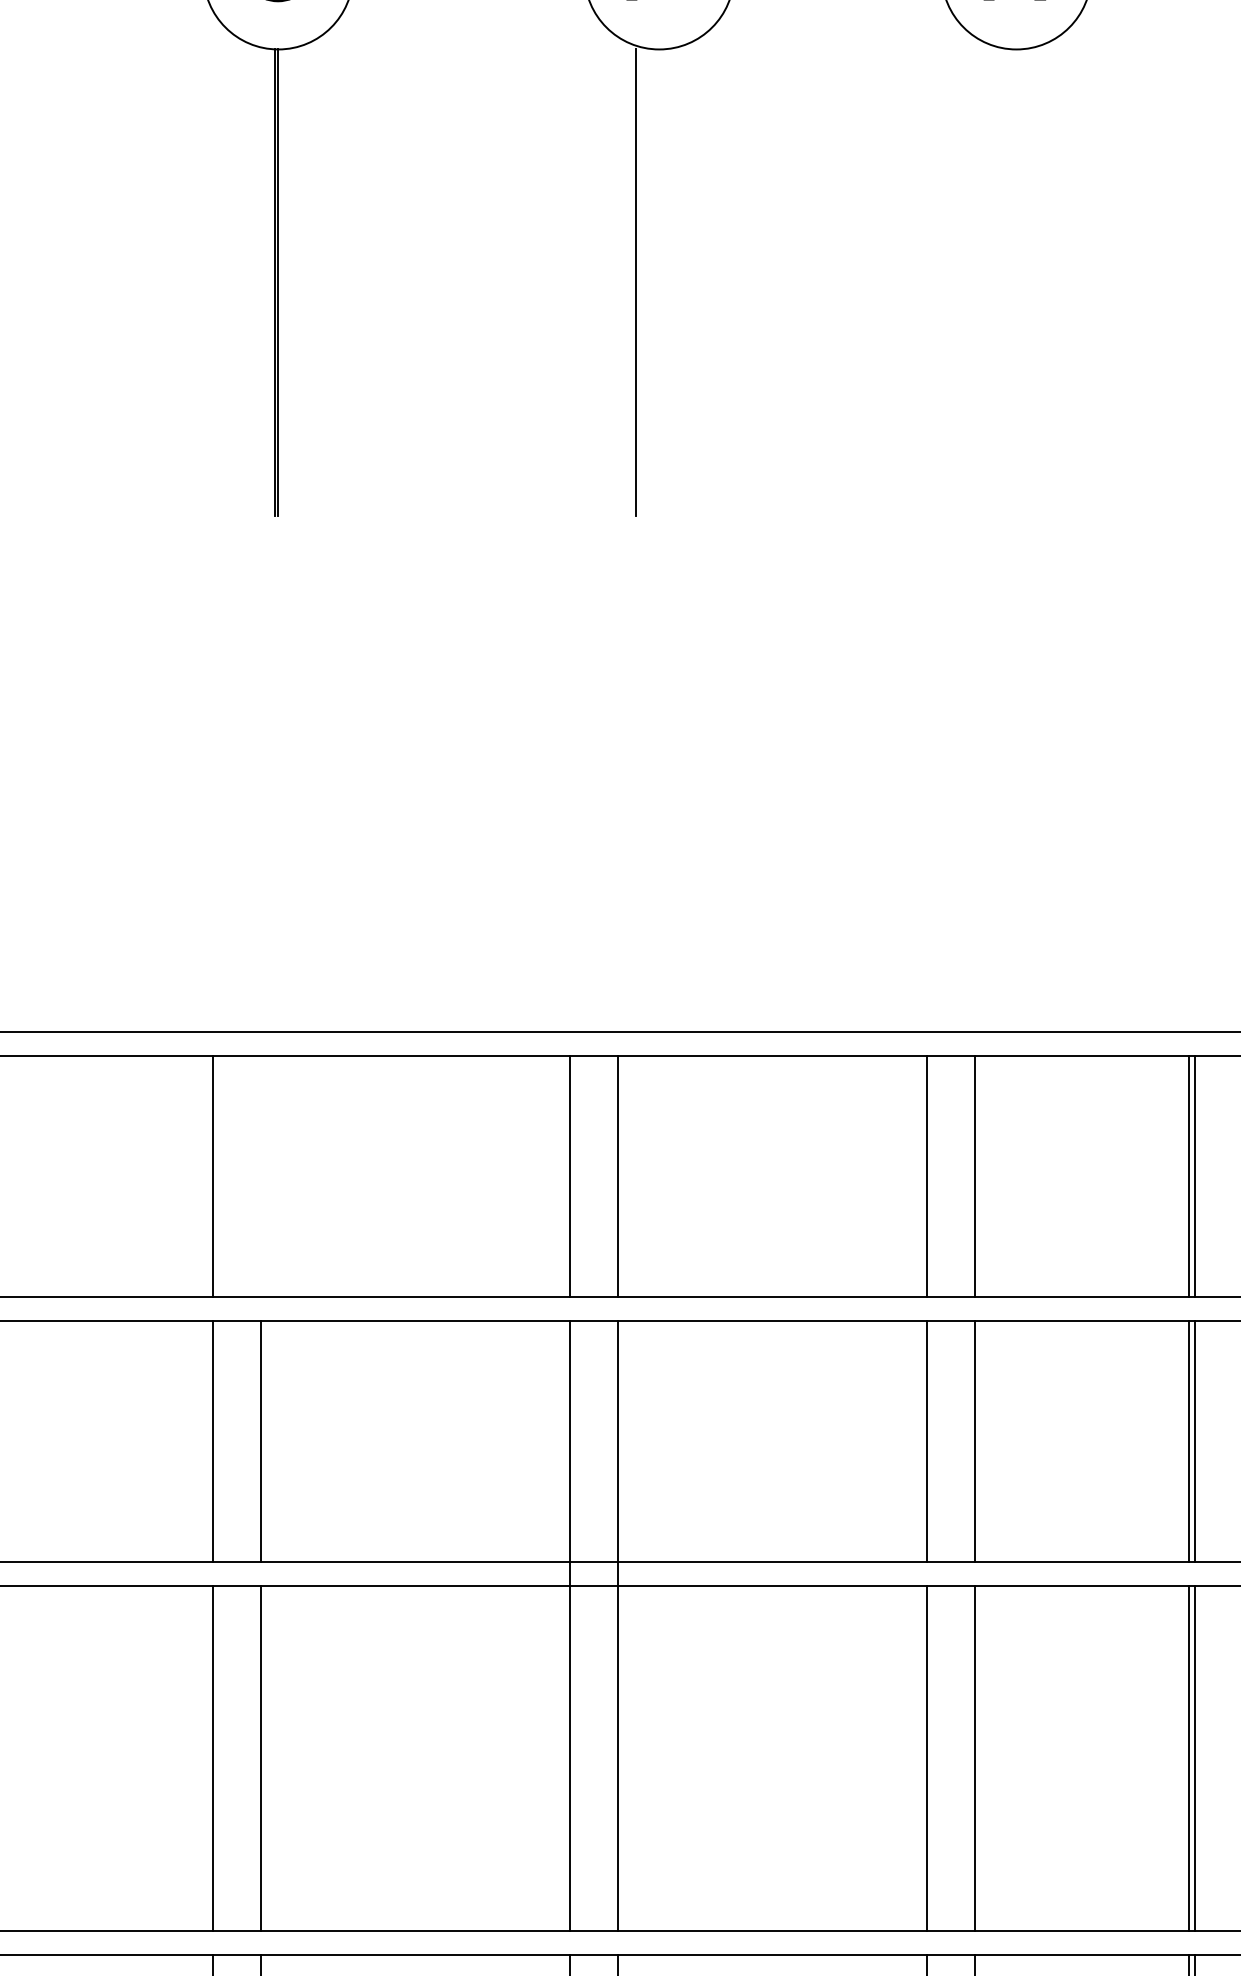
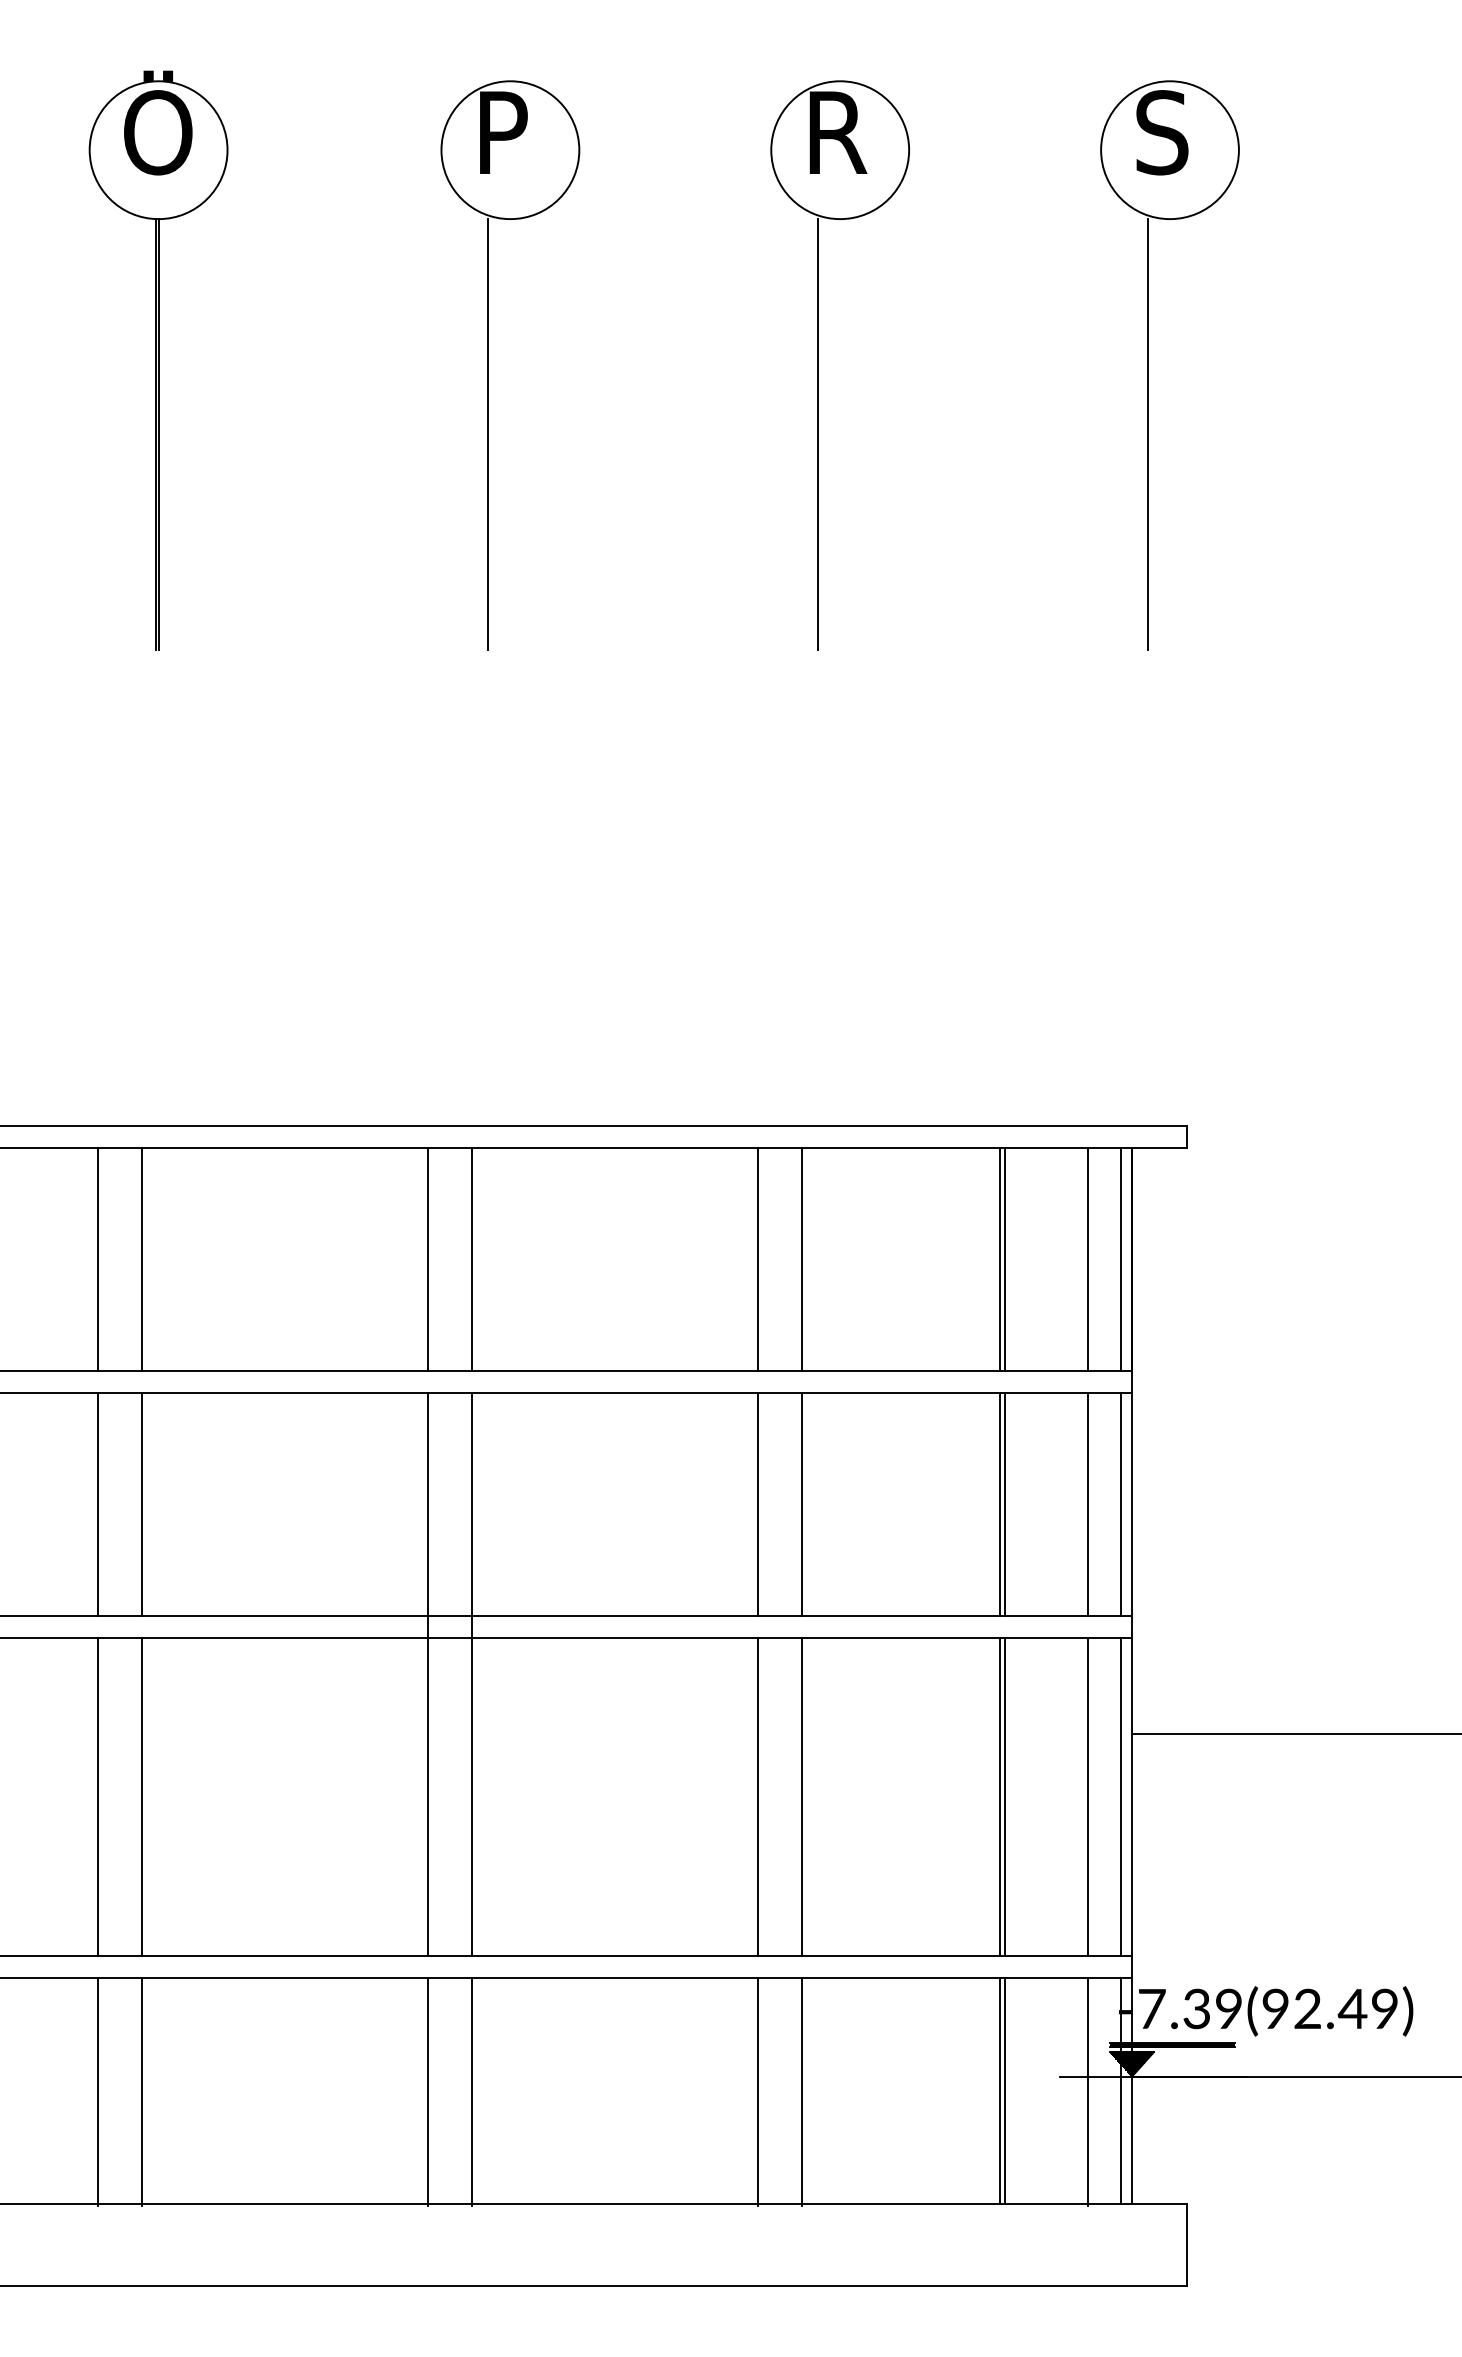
line: (993, 282) -> (818, 434), added
line: (260, 1176) -> (142, 1259), added

